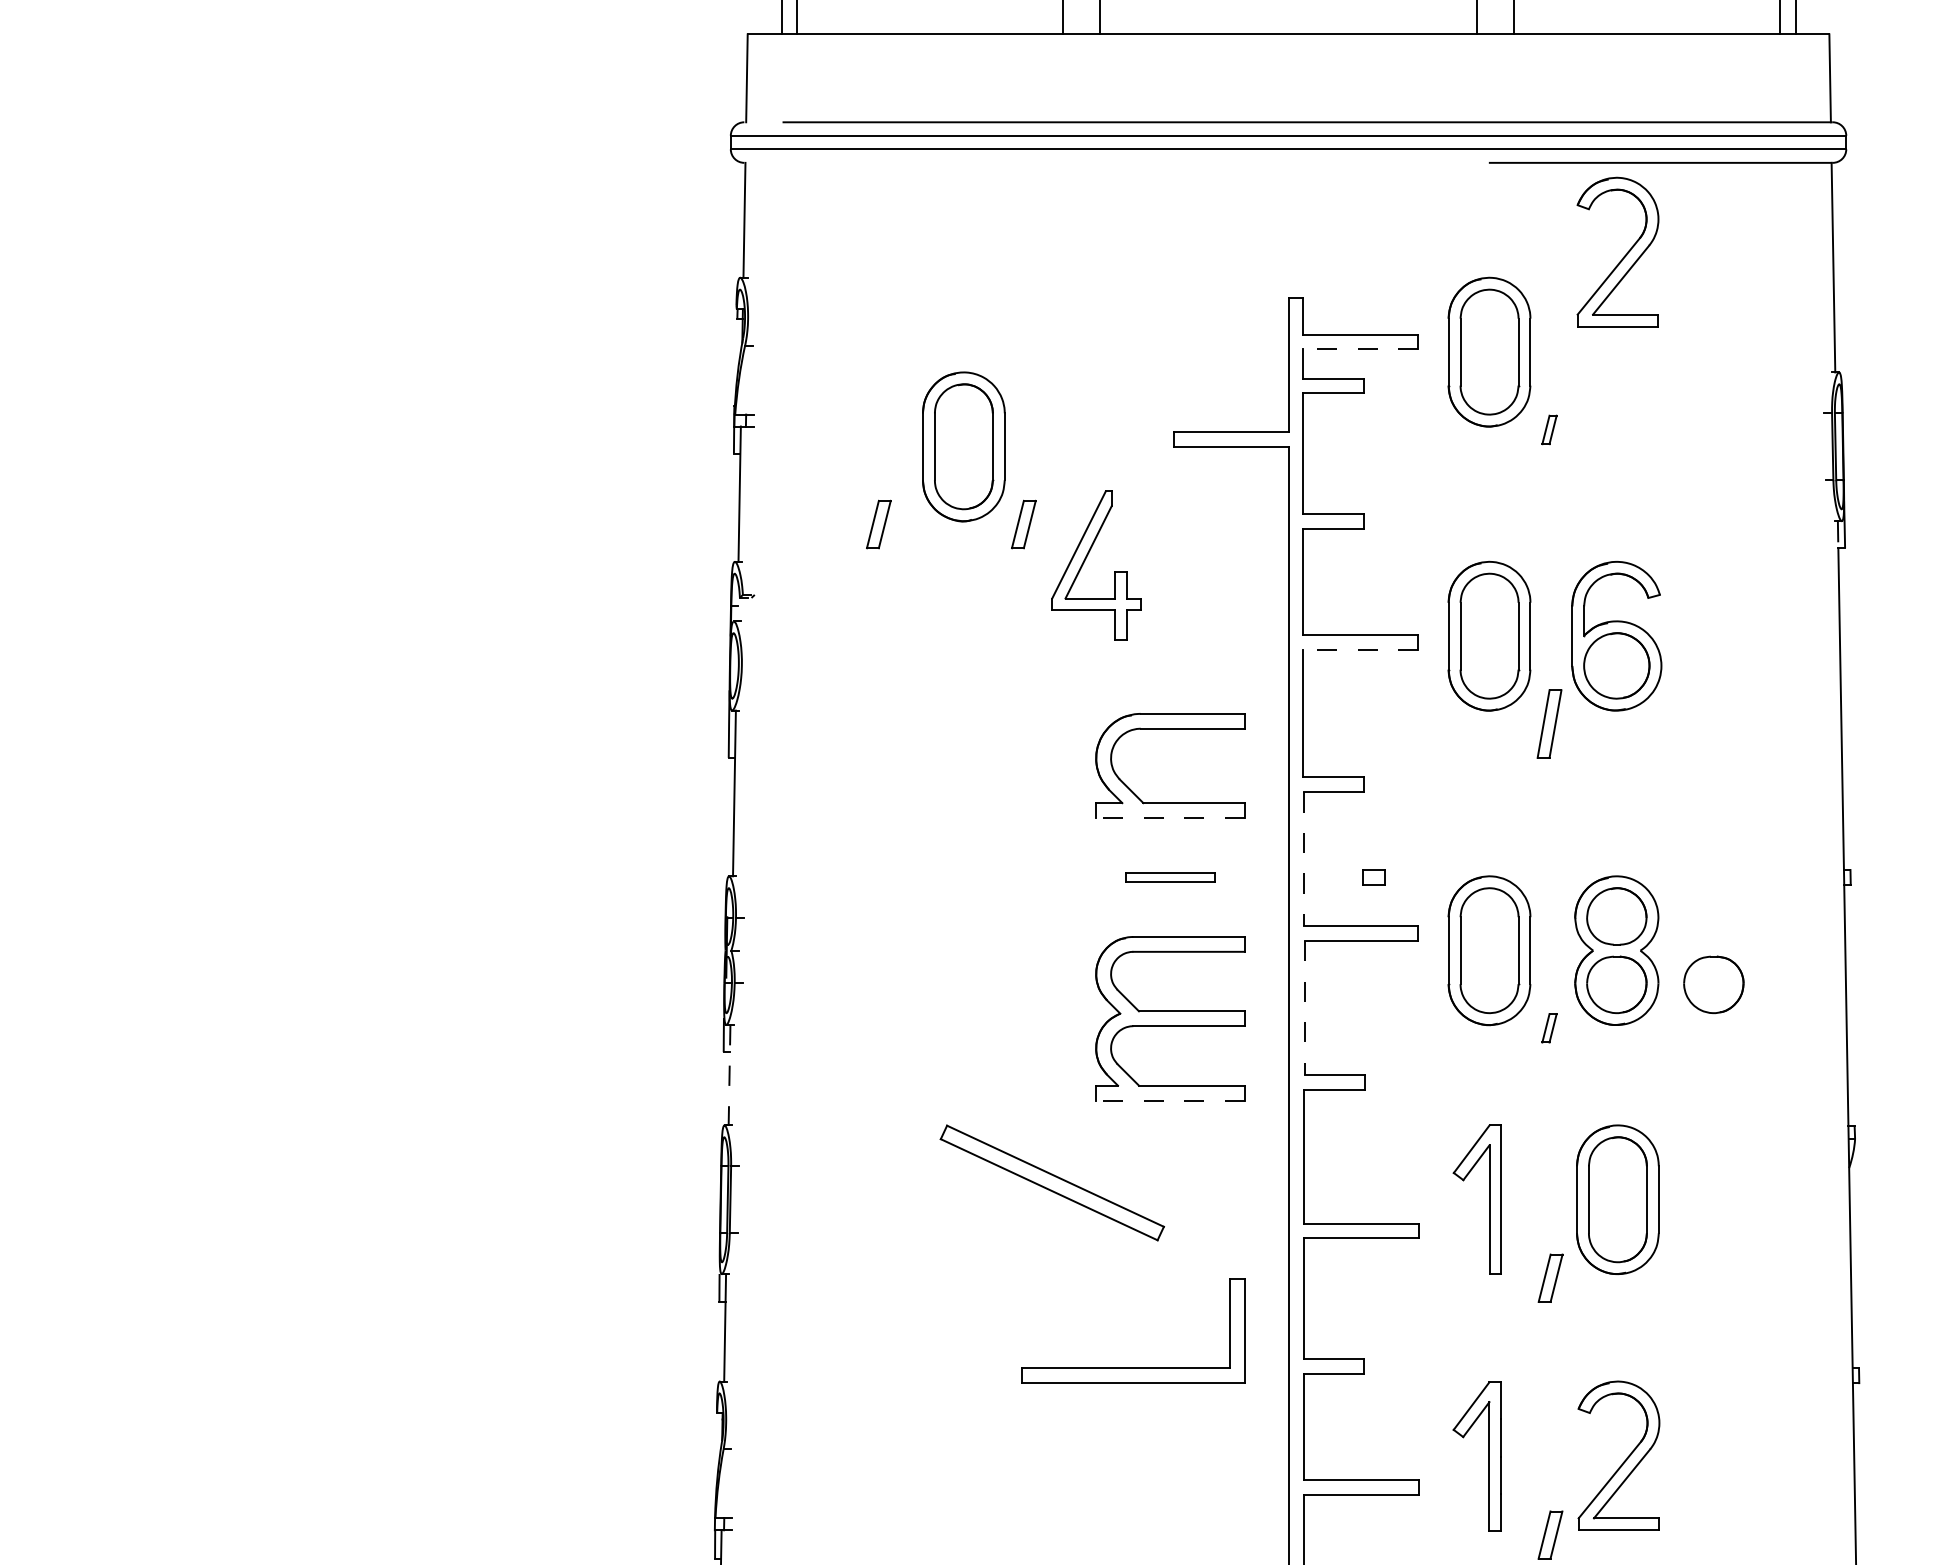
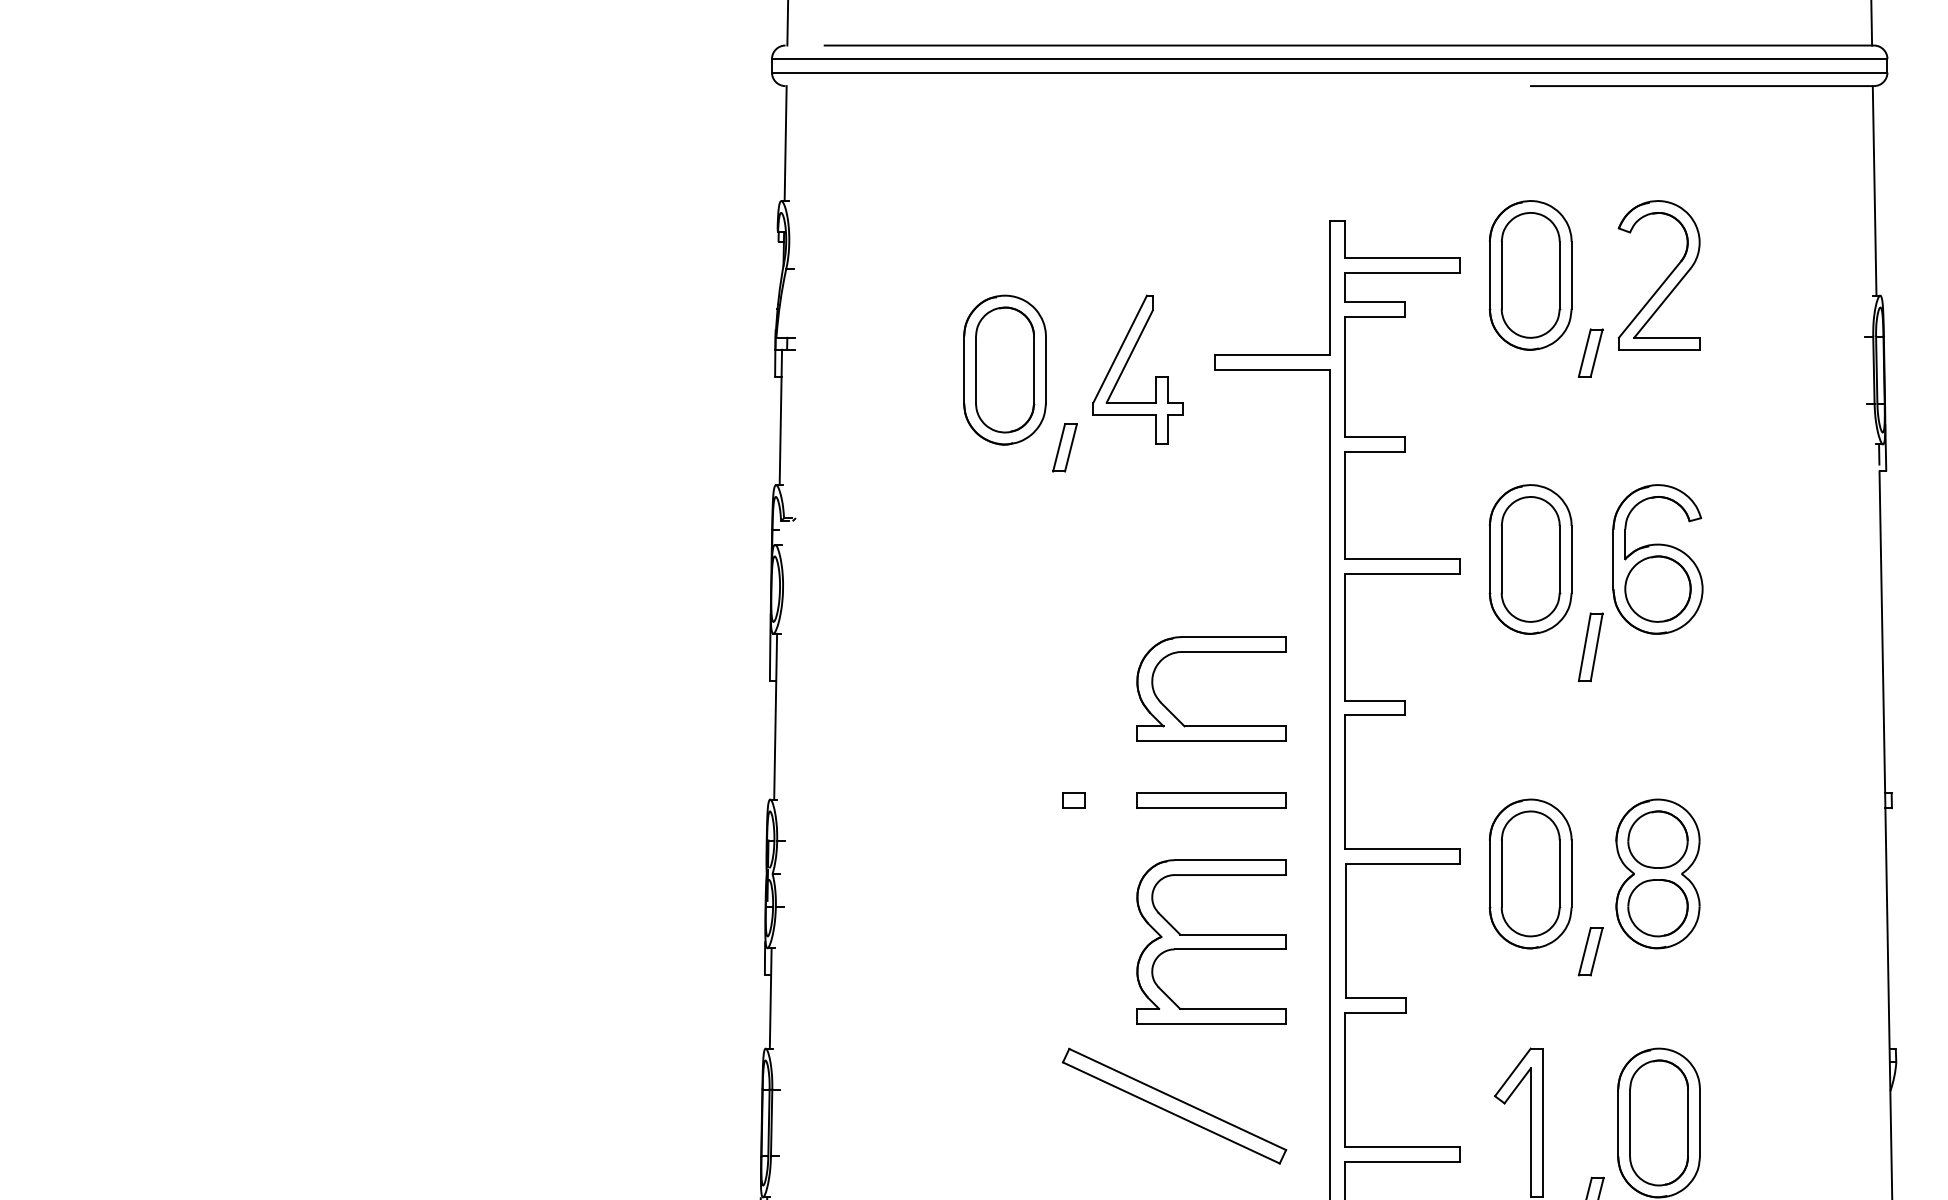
part: (1623, 256) -> (1664, 279), moved
line: (1360, 349) -> (1401, 272), dashed -> solid
part: (1549, 429) -> (1590, 352), size x1.67
part: (878, 524) -> (919, 447), removed
part: (1086, 559) -> (1127, 363), moved
line: (1360, 650) -> (1401, 573), dashed -> solid
line: (1170, 817) -> (1211, 740), dashed -> solid
line: (1304, 859) -> (1345, 782), dashed -> solid
part: (1170, 877) -> (1211, 800), size x1.67
part: (1373, 877) -> (1073, 800), moved
part: (1713, 984) -> (1754, 907), removed
line: (1304, 1007) -> (1345, 930), dashed -> solid
part: (1549, 1027) -> (1590, 950), size x1.67
line: (729, 1075) -> (770, 998), dashed -> solid
line: (1170, 1100) -> (1211, 1023), dashed -> solid
part: (1051, 1182) -> (1173, 1105), moved

